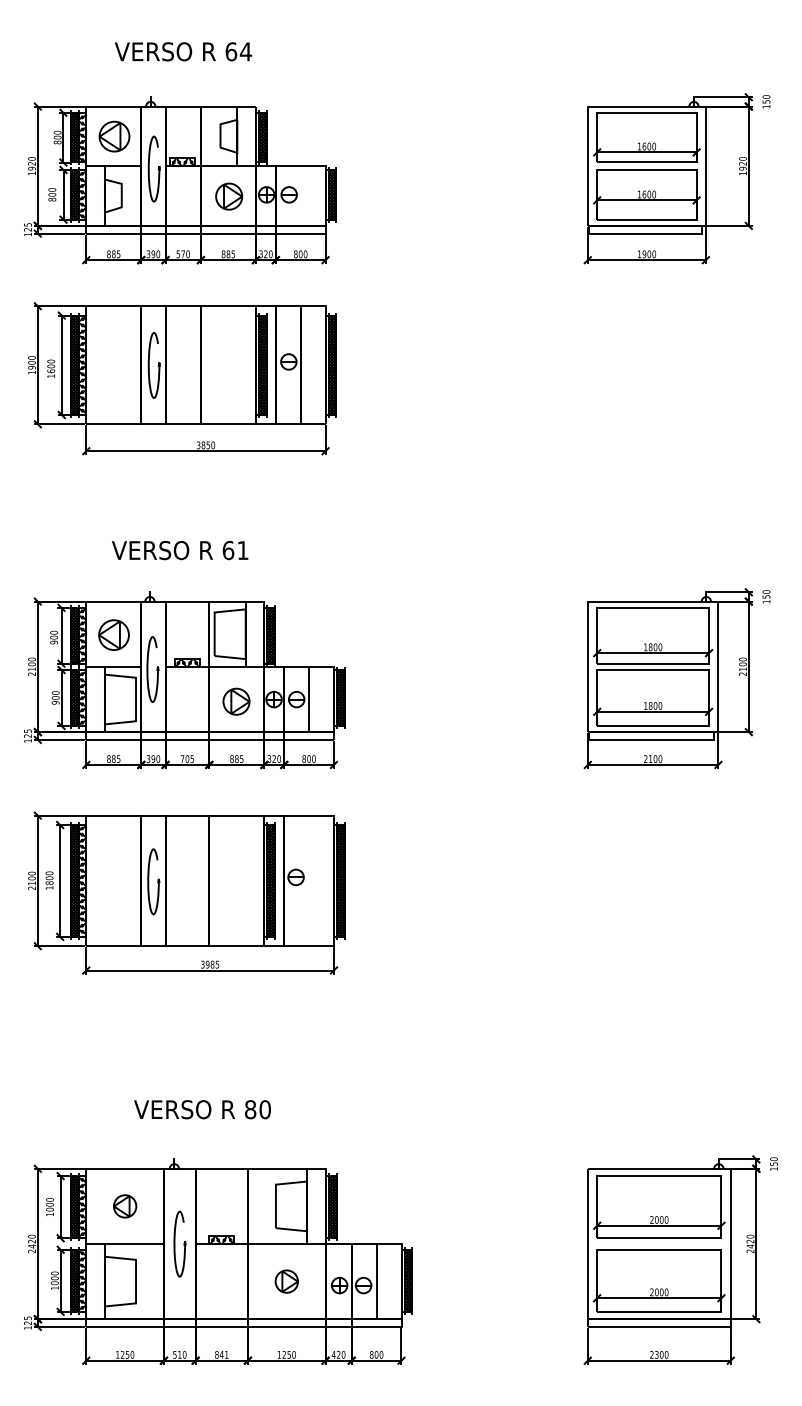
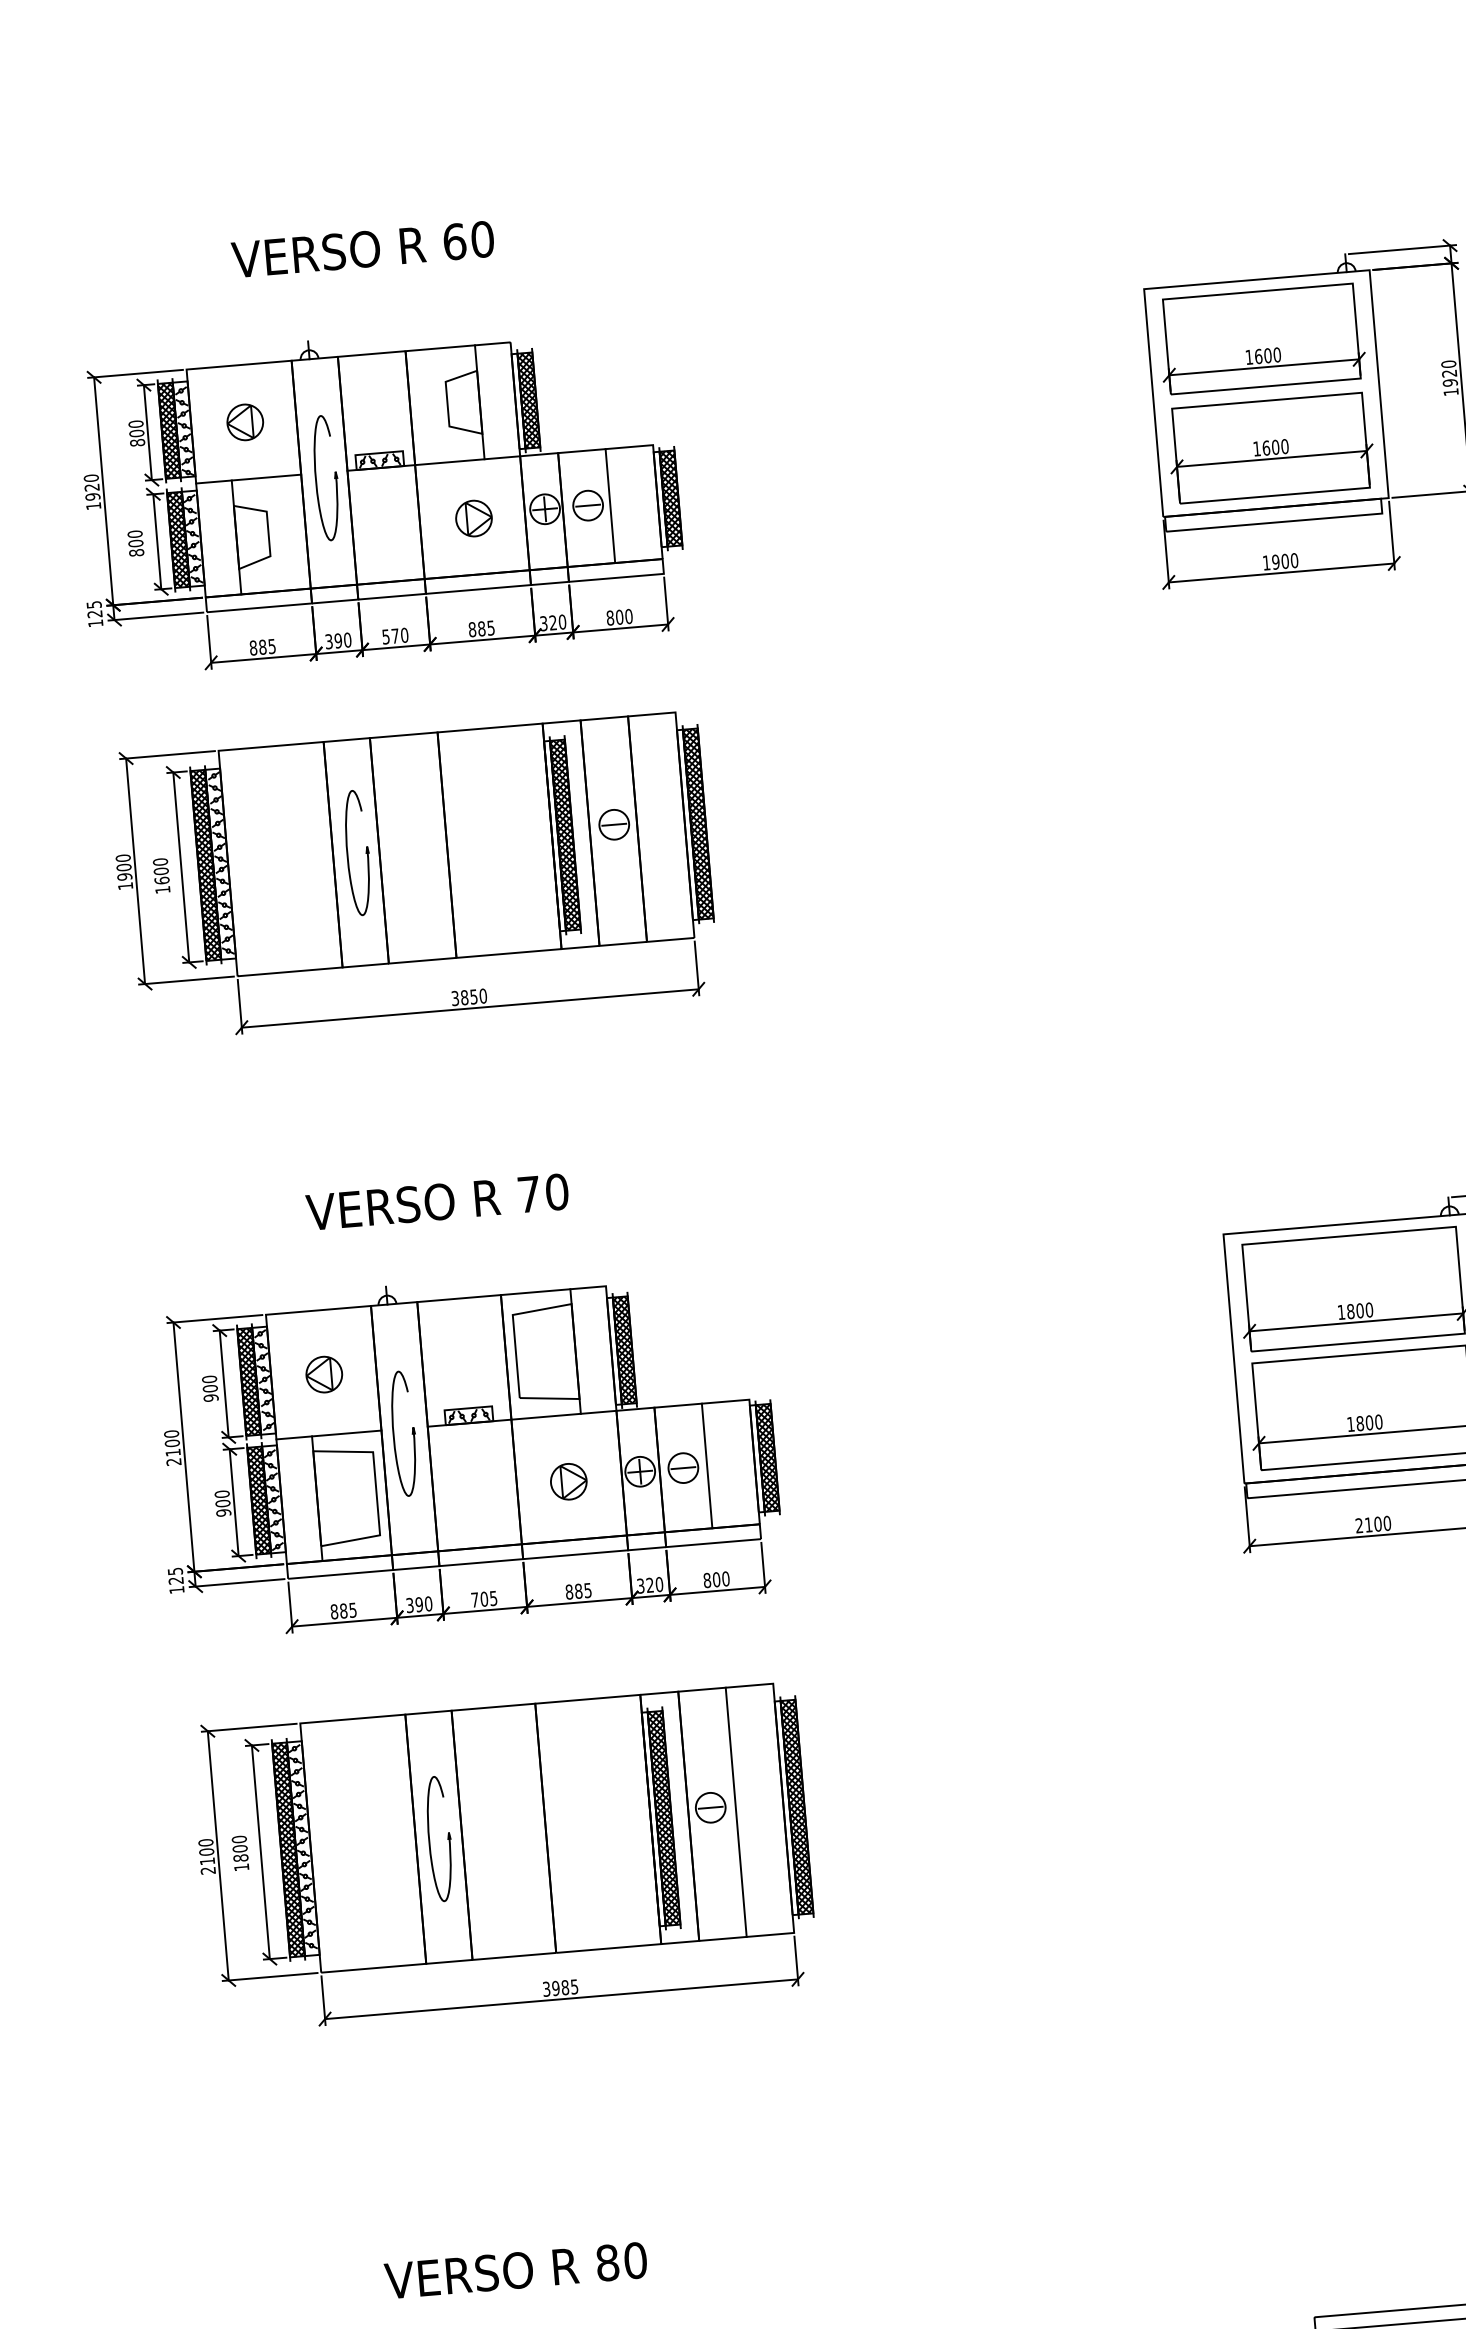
text: (245, 51) -> (481, 238), 64 -> 60
part: (114, 136) -> (245, 422), size x0.62
line: (300, 195) -> (609, 505), added
part: (229, 196) -> (474, 518), size x0.71
text: (235, 550) -> (542, 1193), 61 -> 70
part: (113, 635) -> (323, 1375), size x0.62
part: (236, 701) -> (568, 1481), size x0.71
line: (309, 880) -> (736, 1811), added
text: (202, 1109) -> (515, 2270), moved

